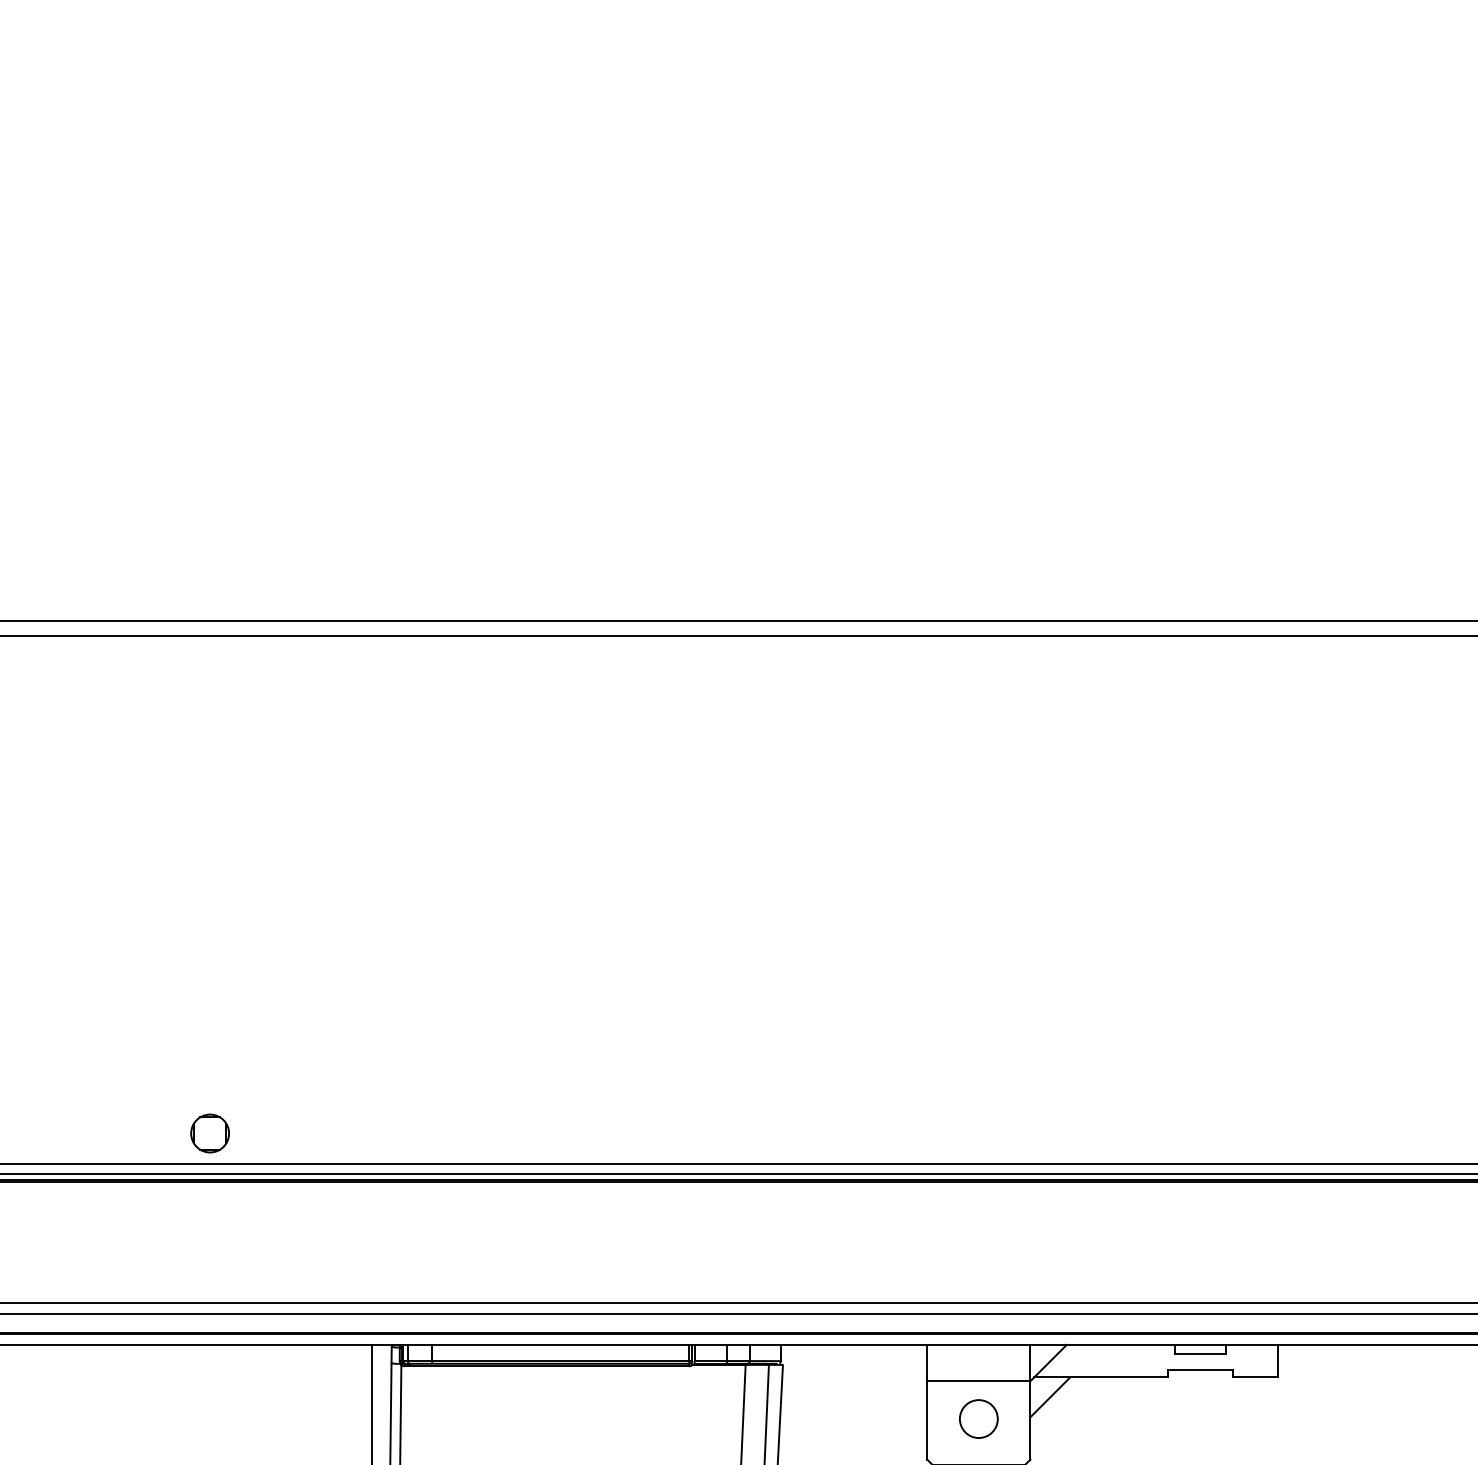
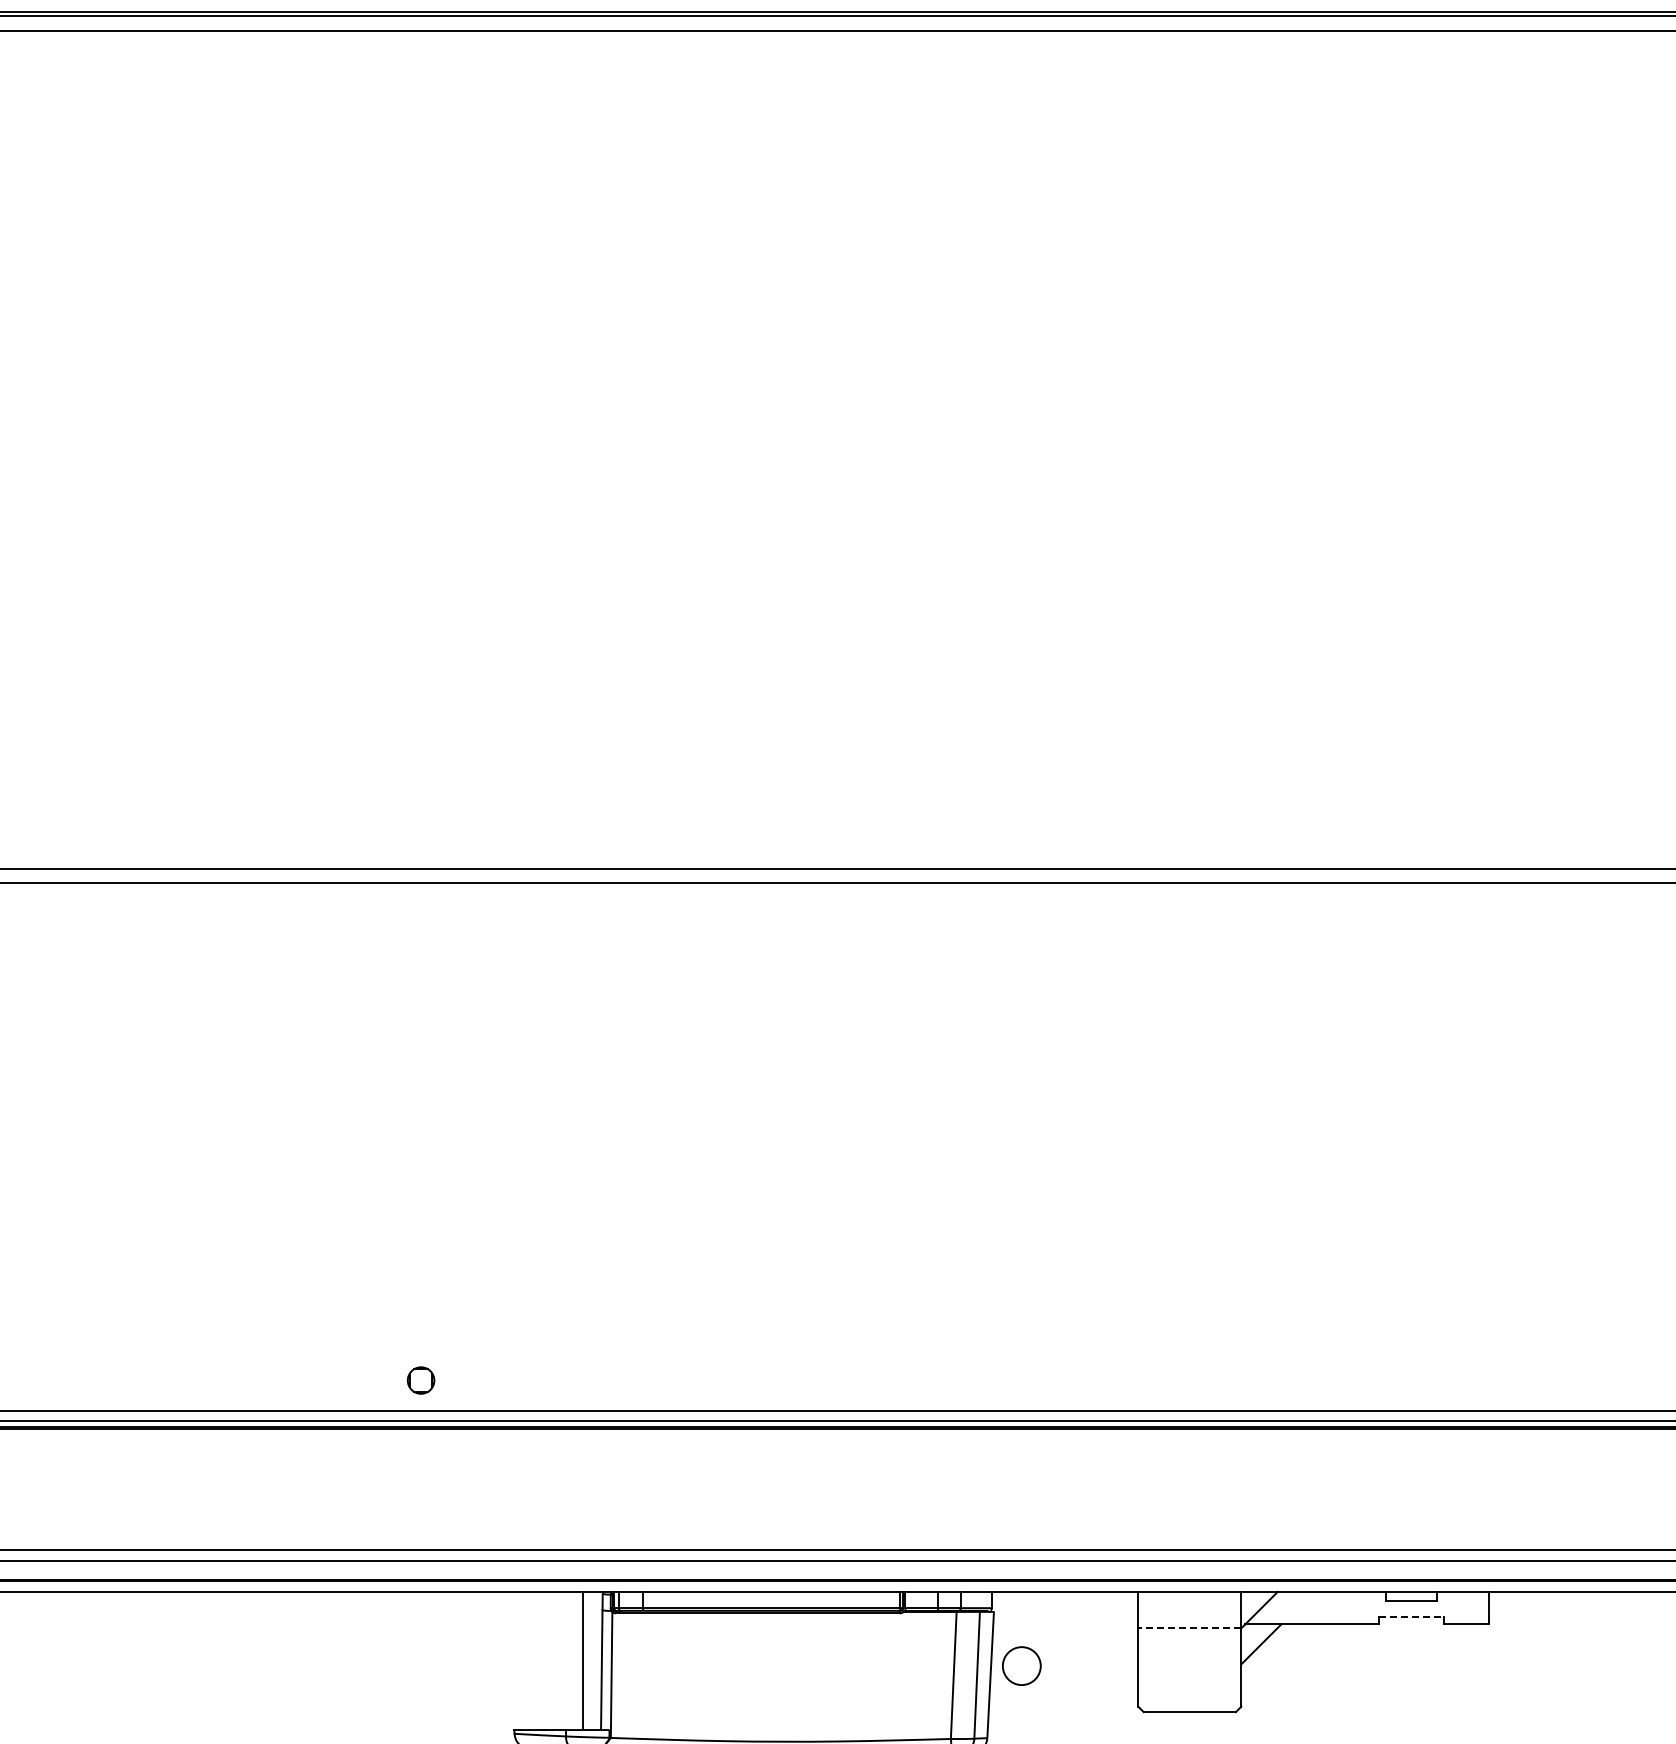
part: (209, 1133) -> (420, 1380), size x0.7
line: (1200, 1370) -> (1411, 1617), solid -> dashed
line: (978, 1381) -> (1189, 1628), solid -> dashed
circle: (978, 1418) -> (1021, 1665), moved

